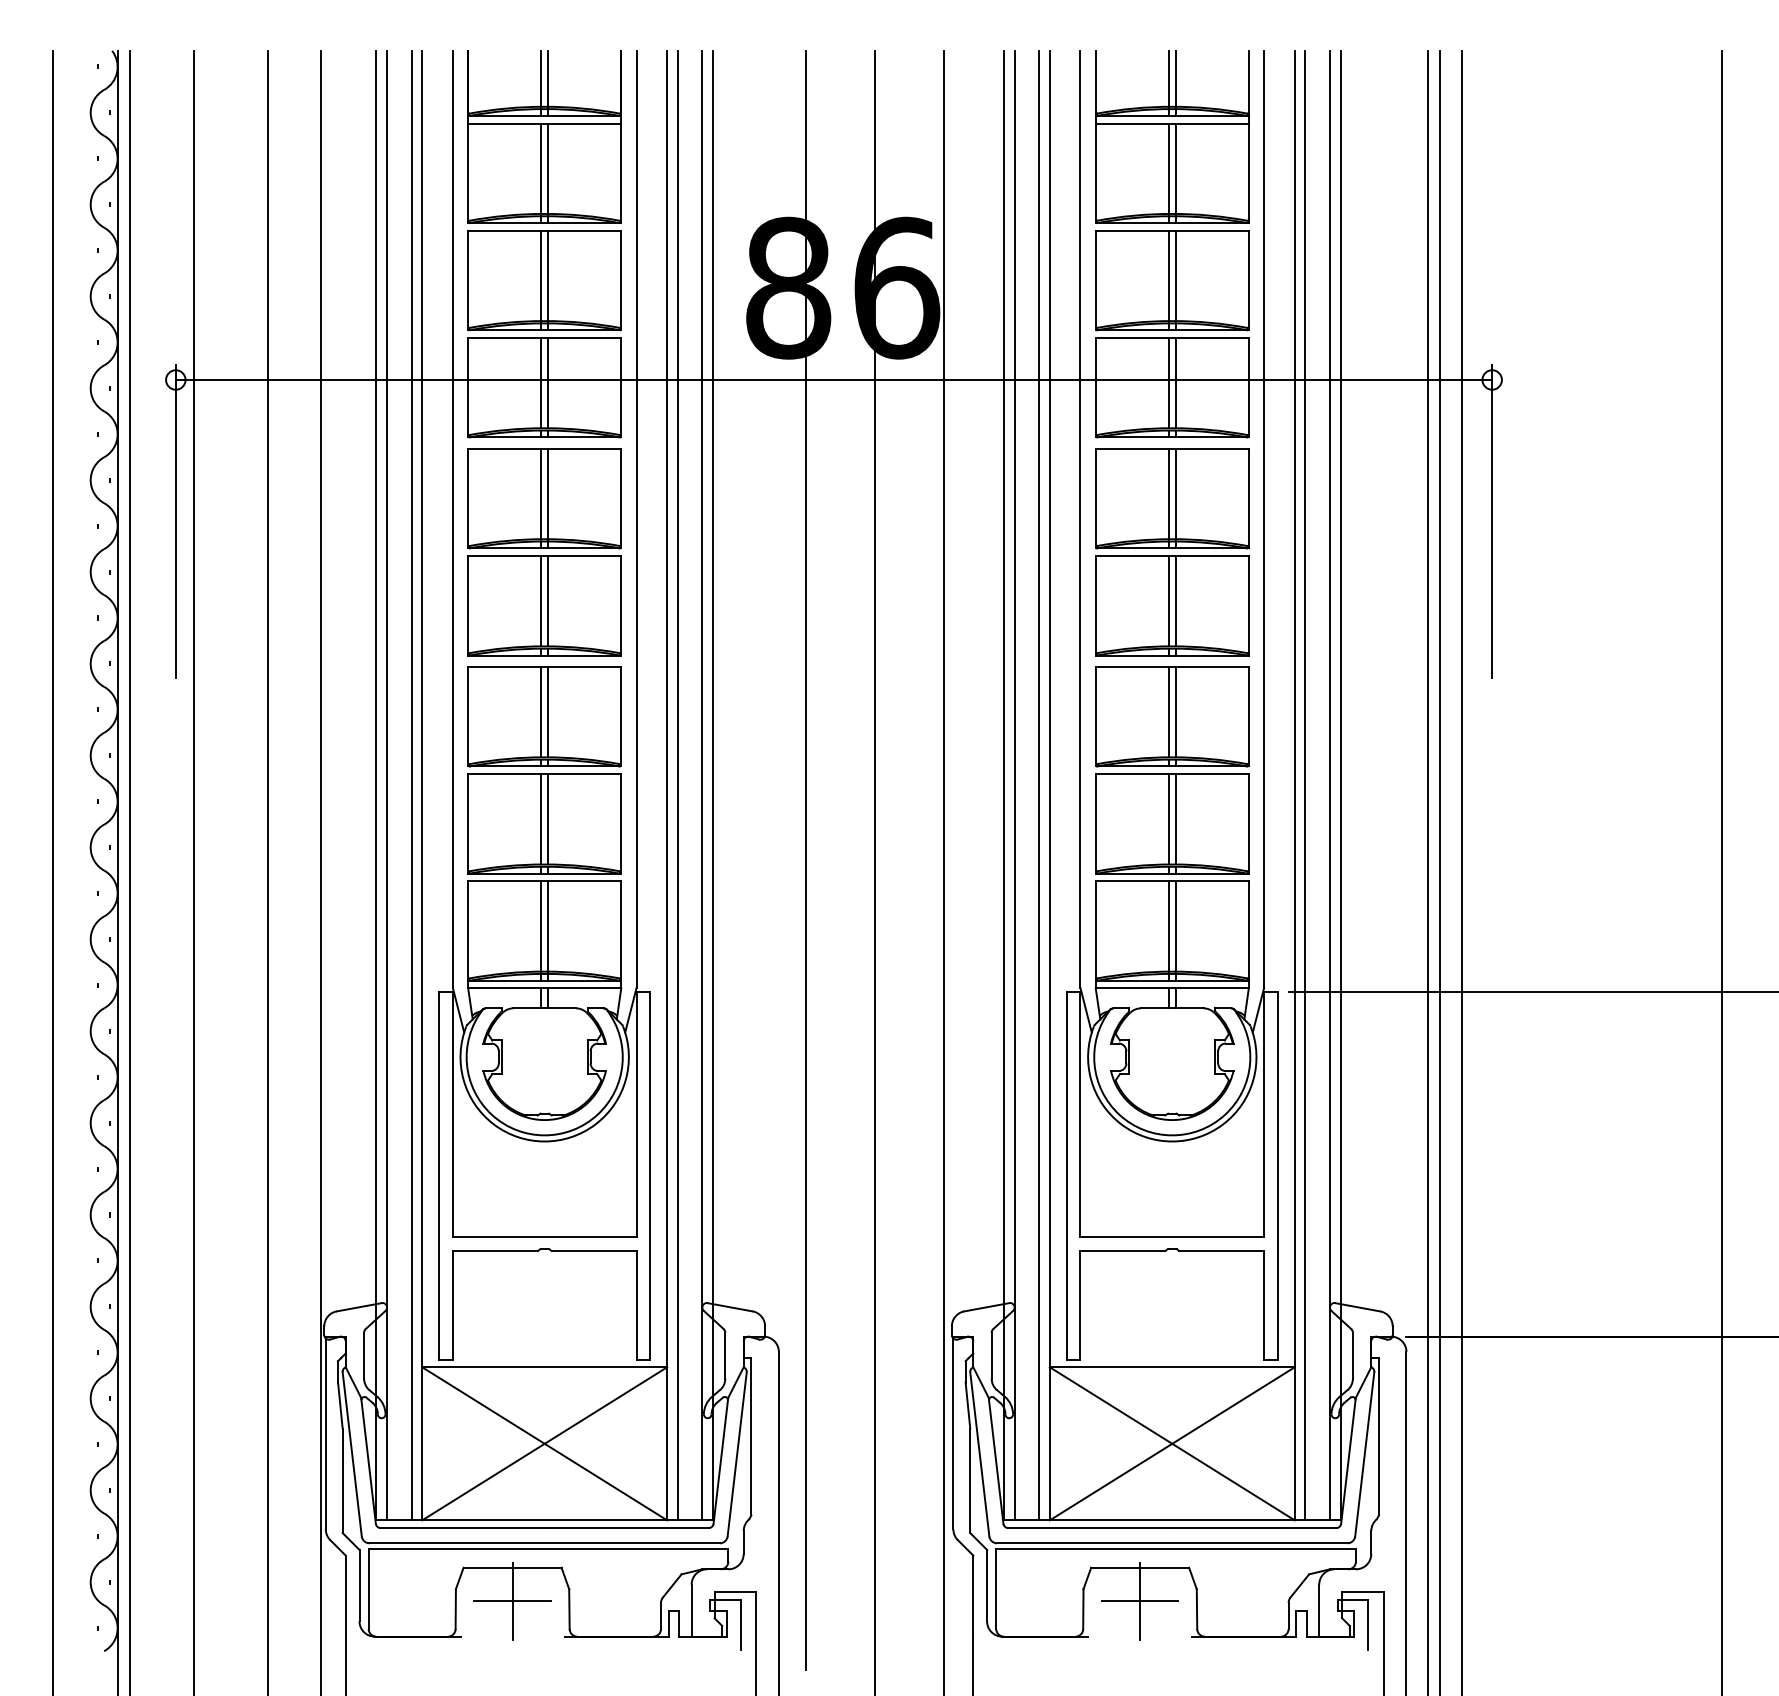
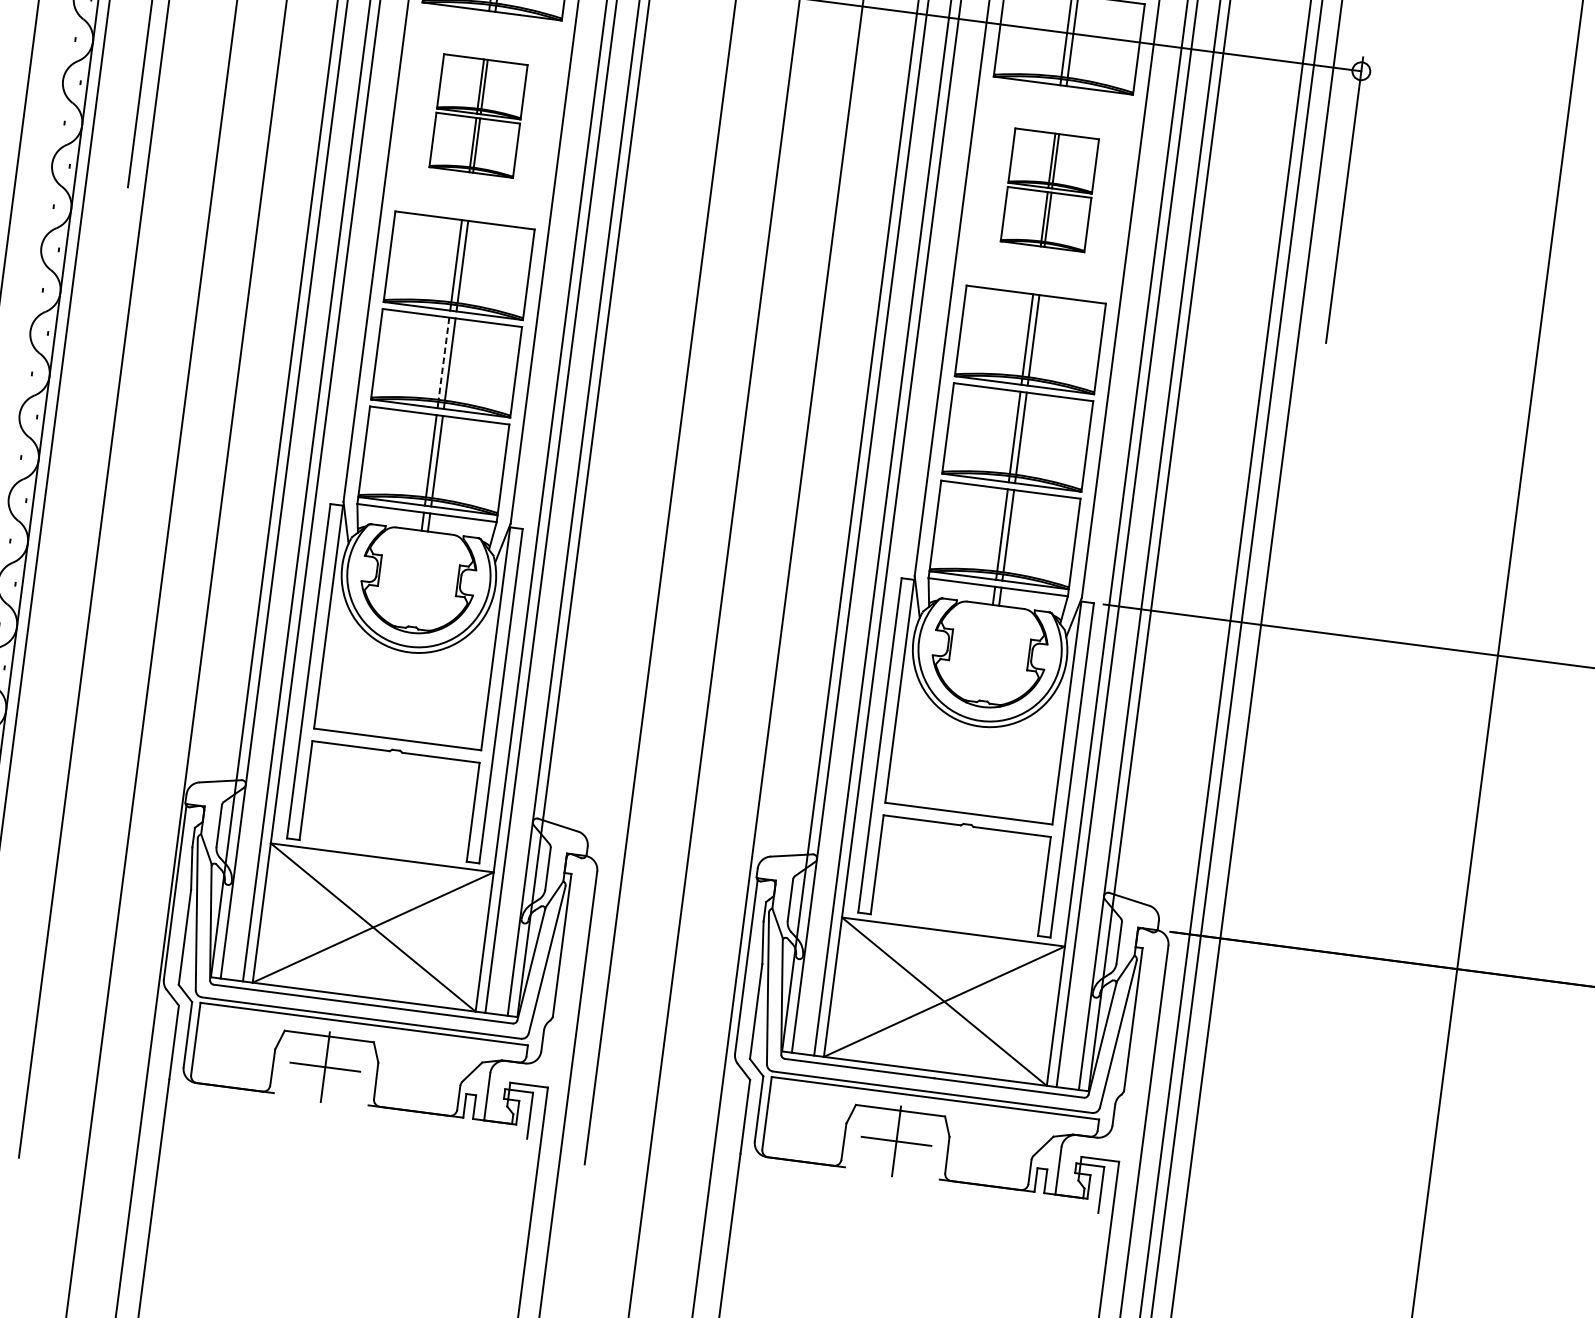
part: (544, 552) -> (478, 116), size x0.6
part: (1172, 552) -> (1049, 190), size x0.6
line: (541, 819) -> (444, 358), solid -> dashed

